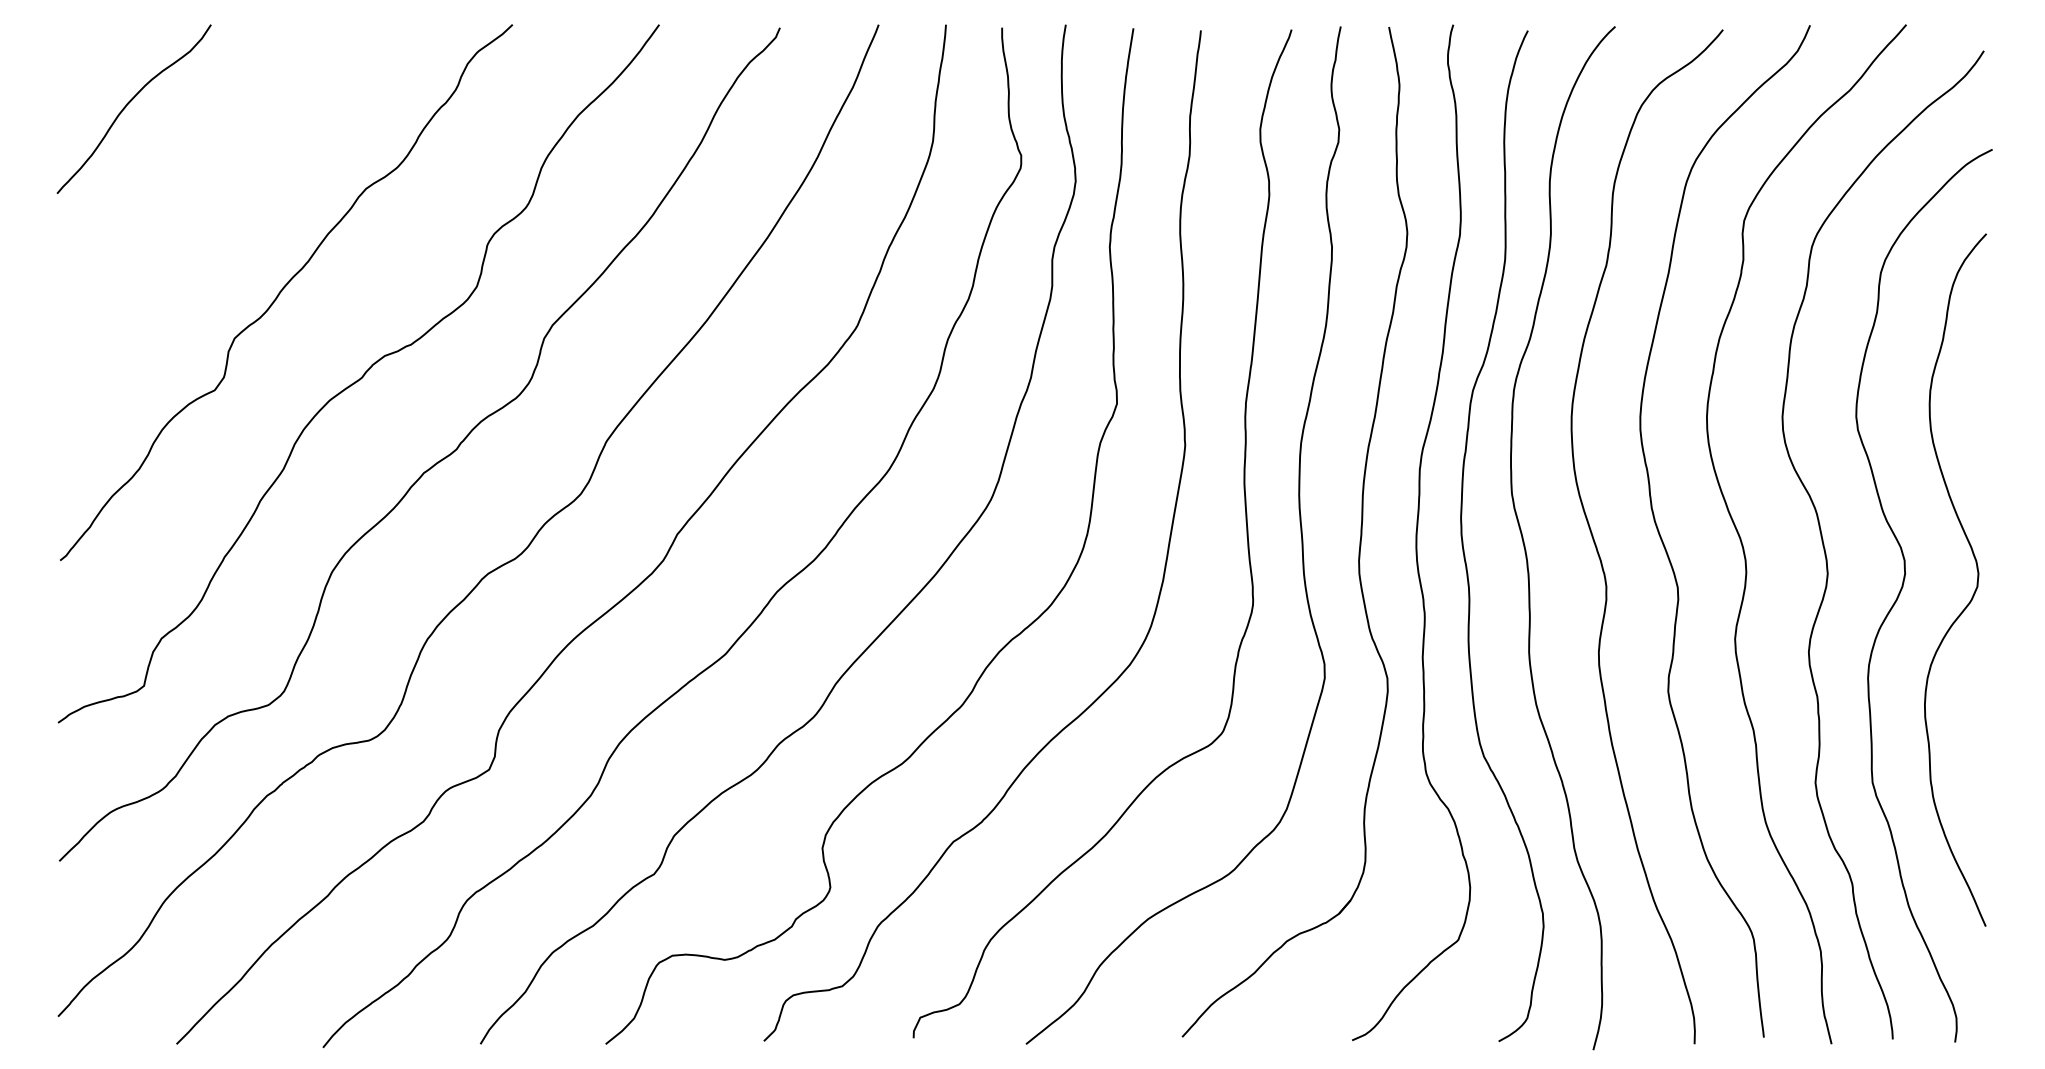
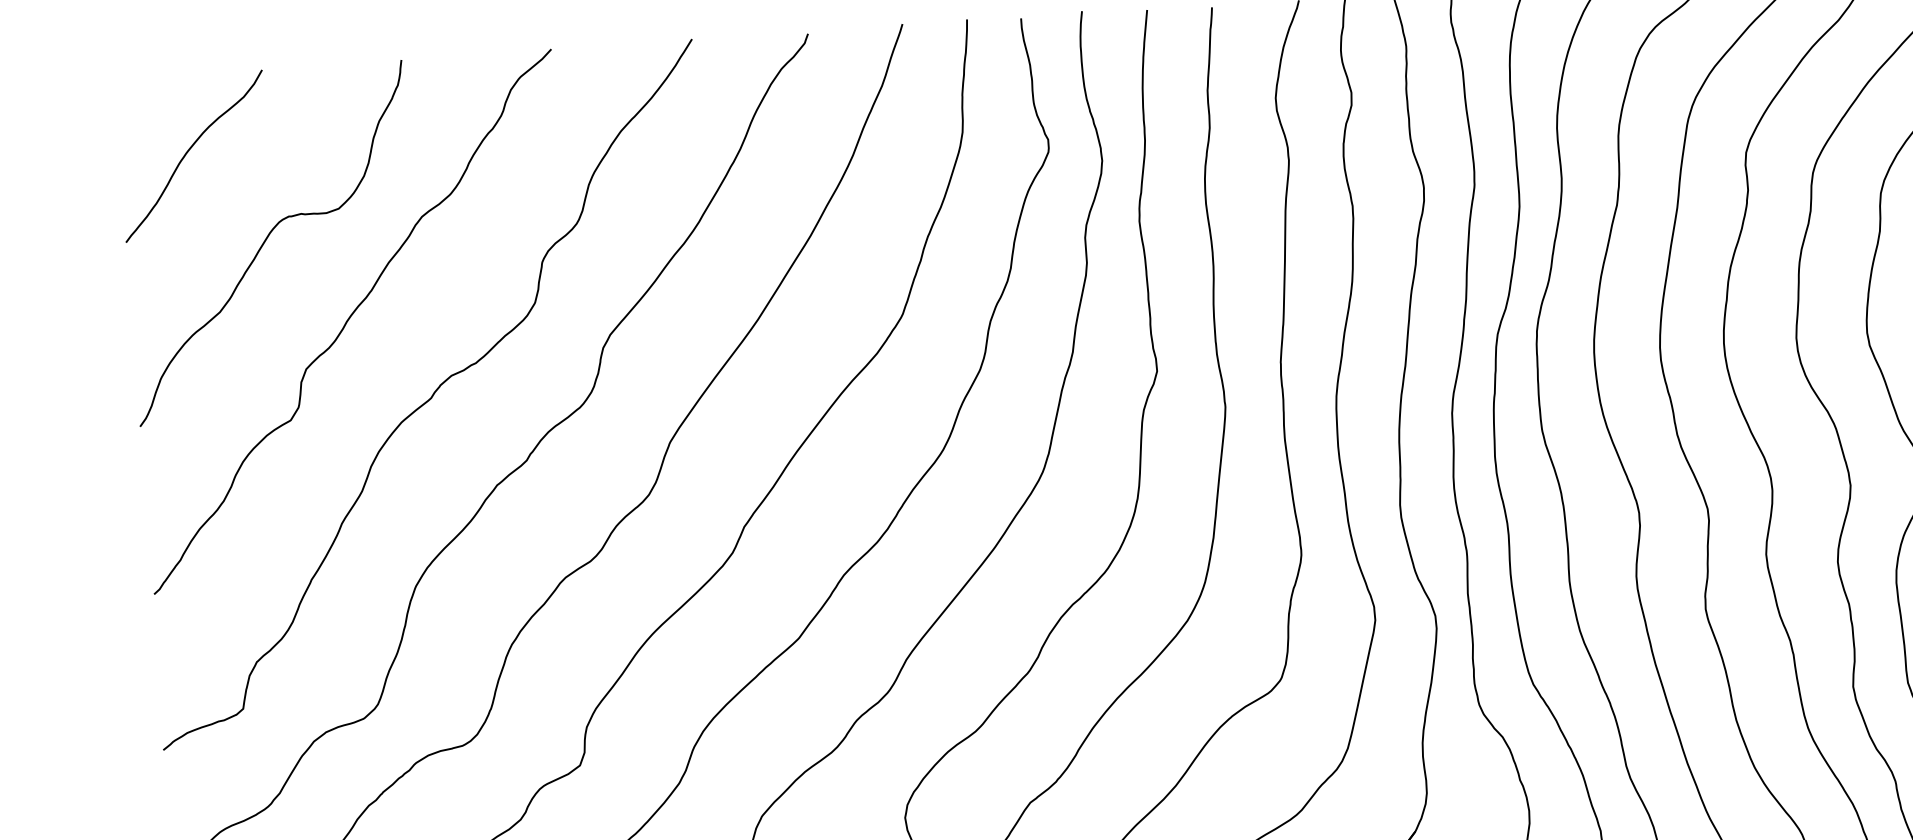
curve: (203, 201) -> (266, 240), added

